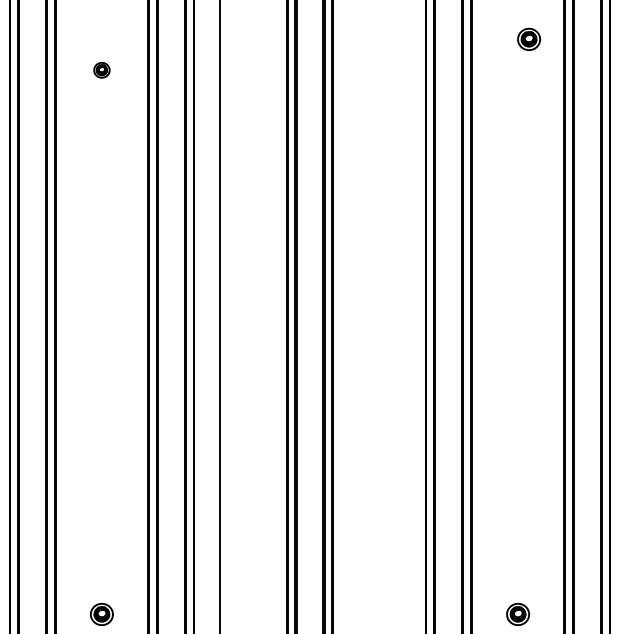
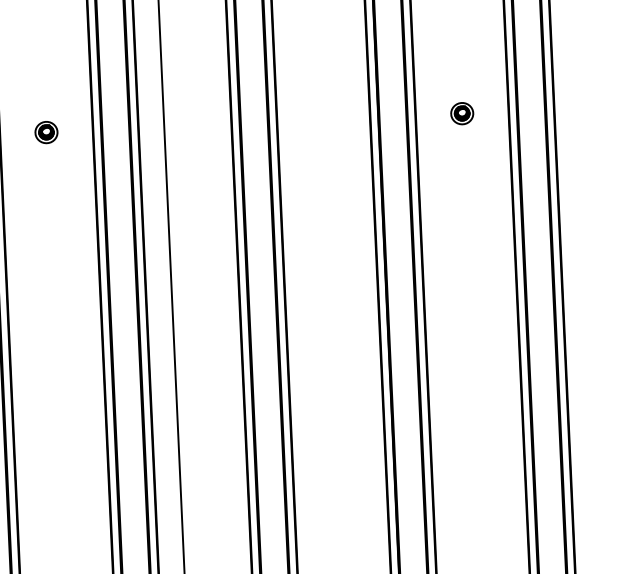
part: (528, 38) -> (461, 112), moved
part: (101, 69) -> (46, 131), size x1.43

